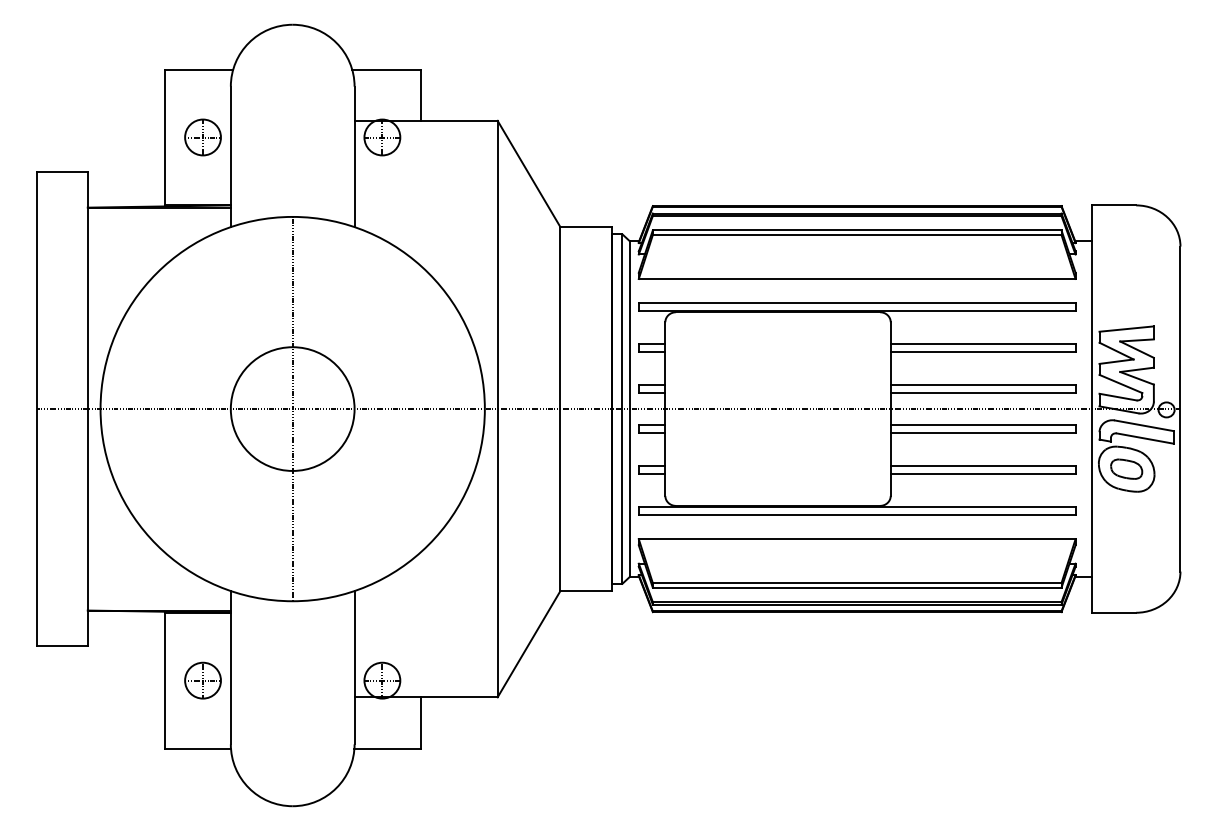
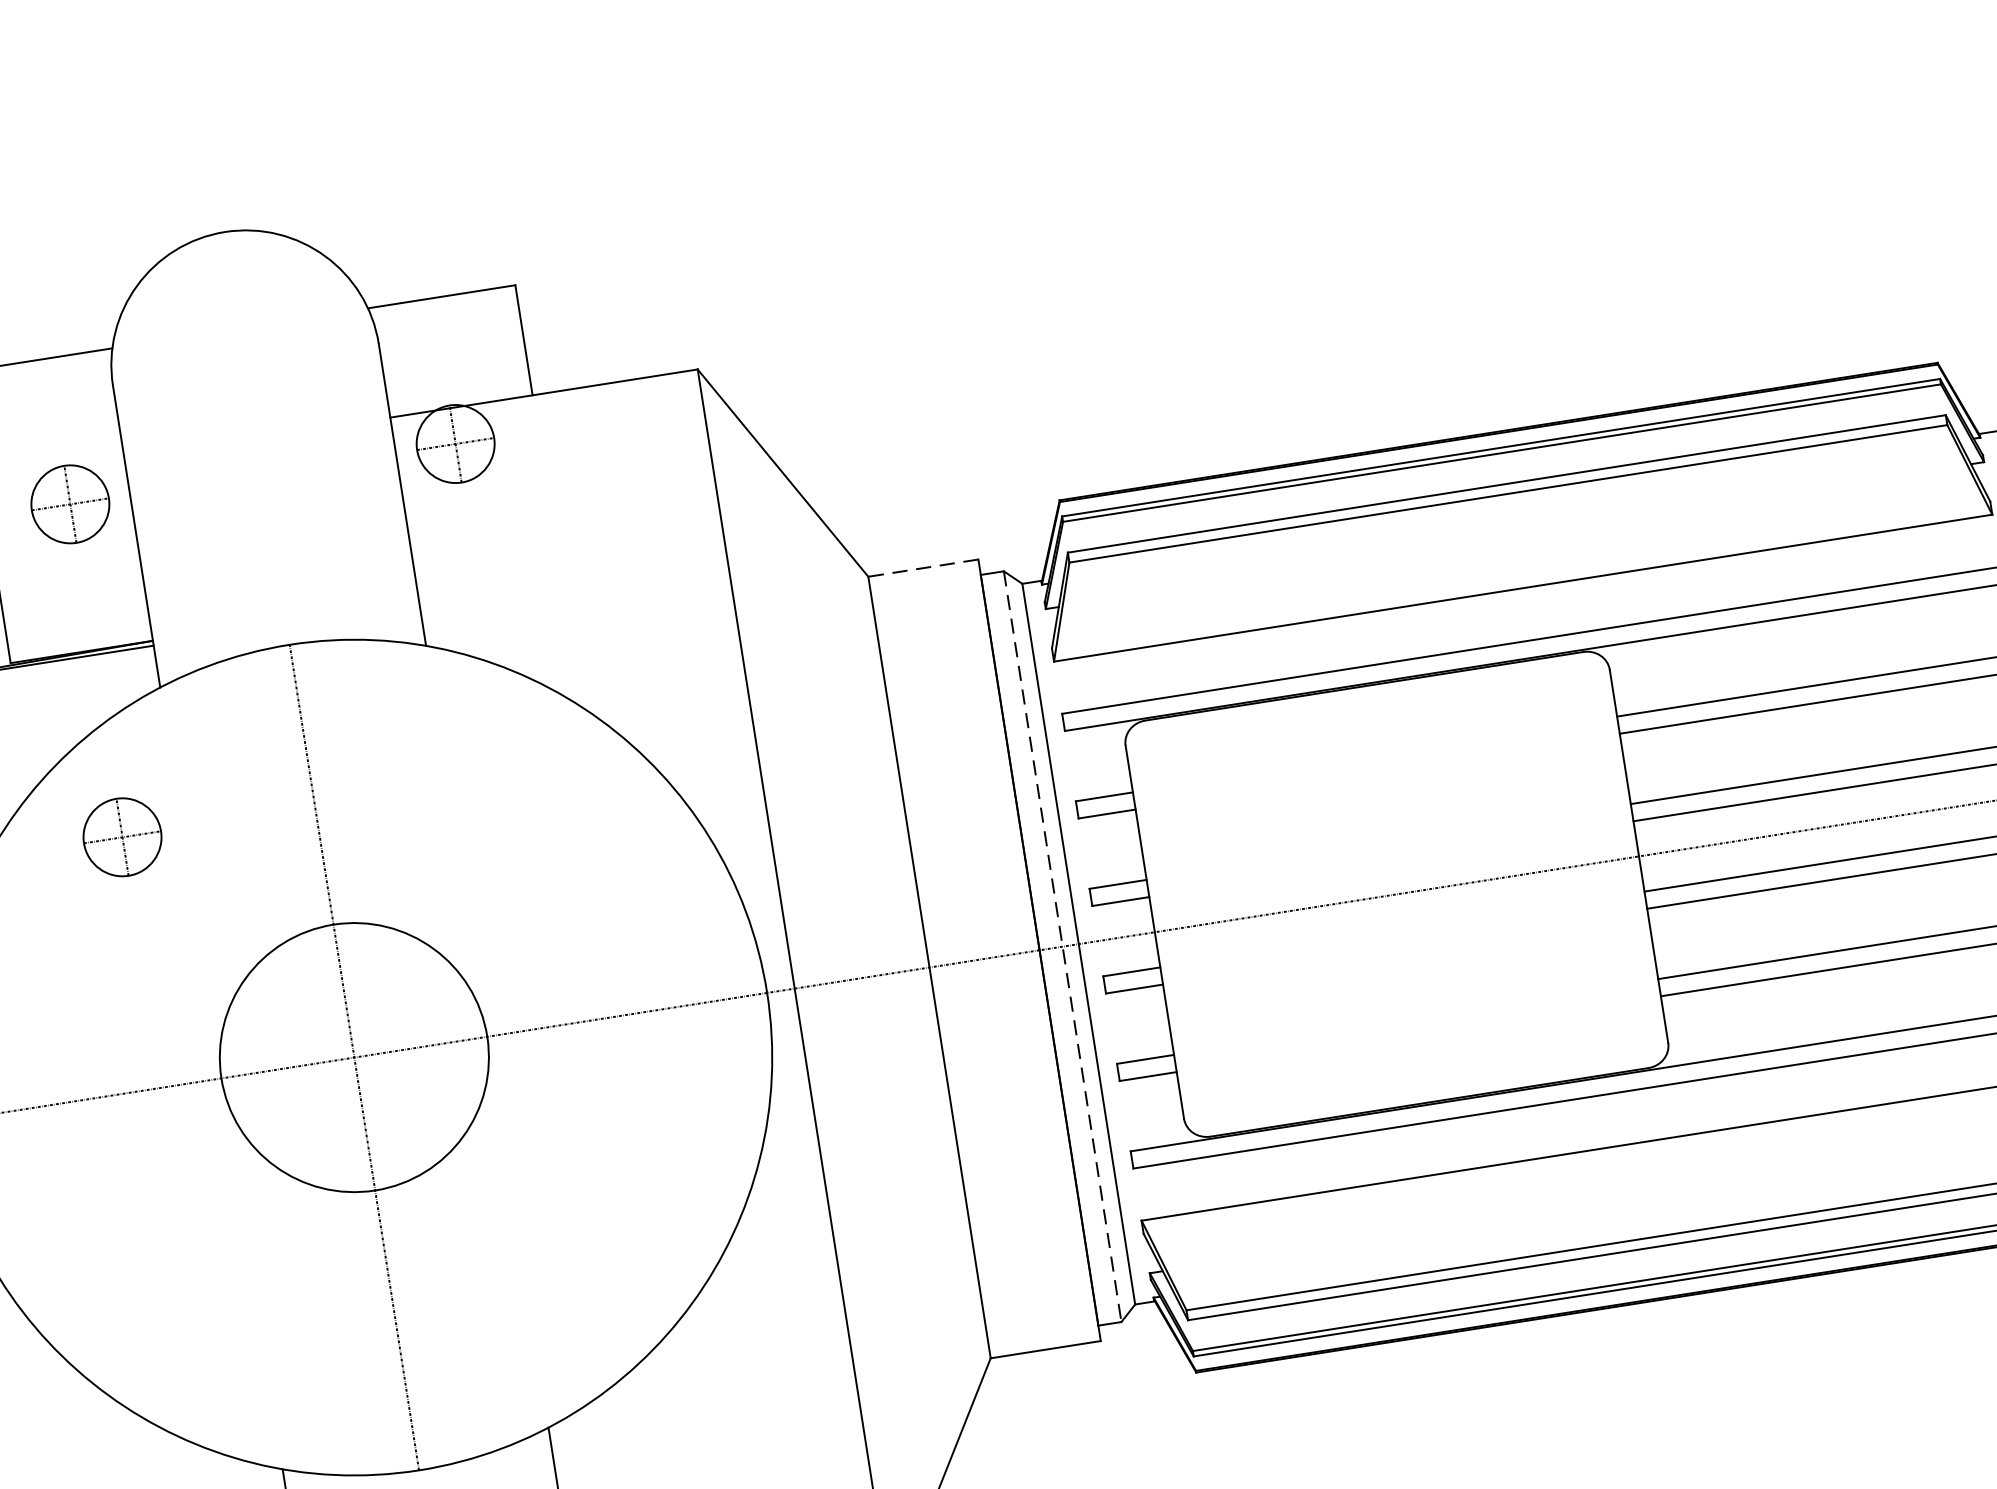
line: (586, 227) -> (924, 568), solid -> dashed
part: (202, 292) -> (121, 837), added
line: (622, 409) -> (1062, 947), solid -> dashed

